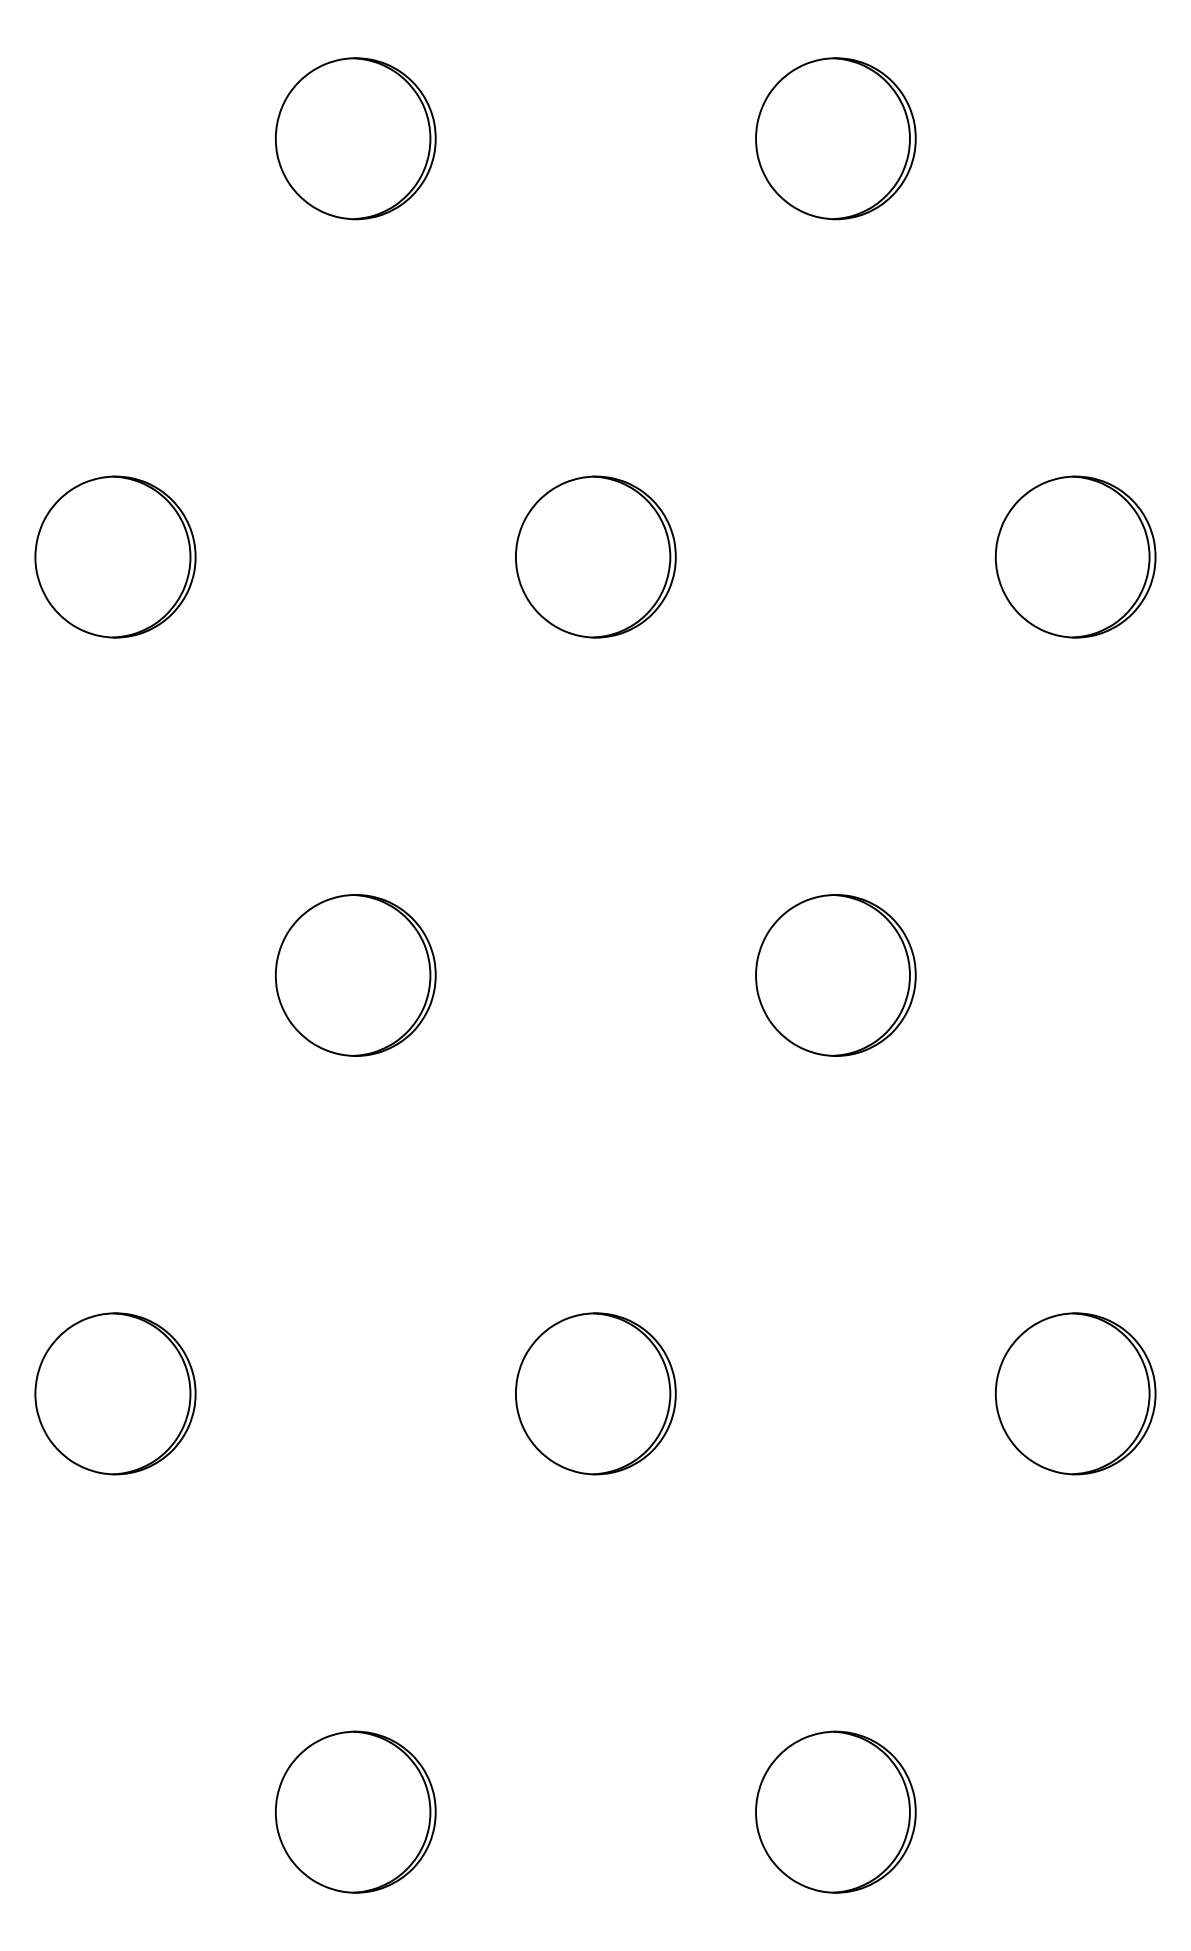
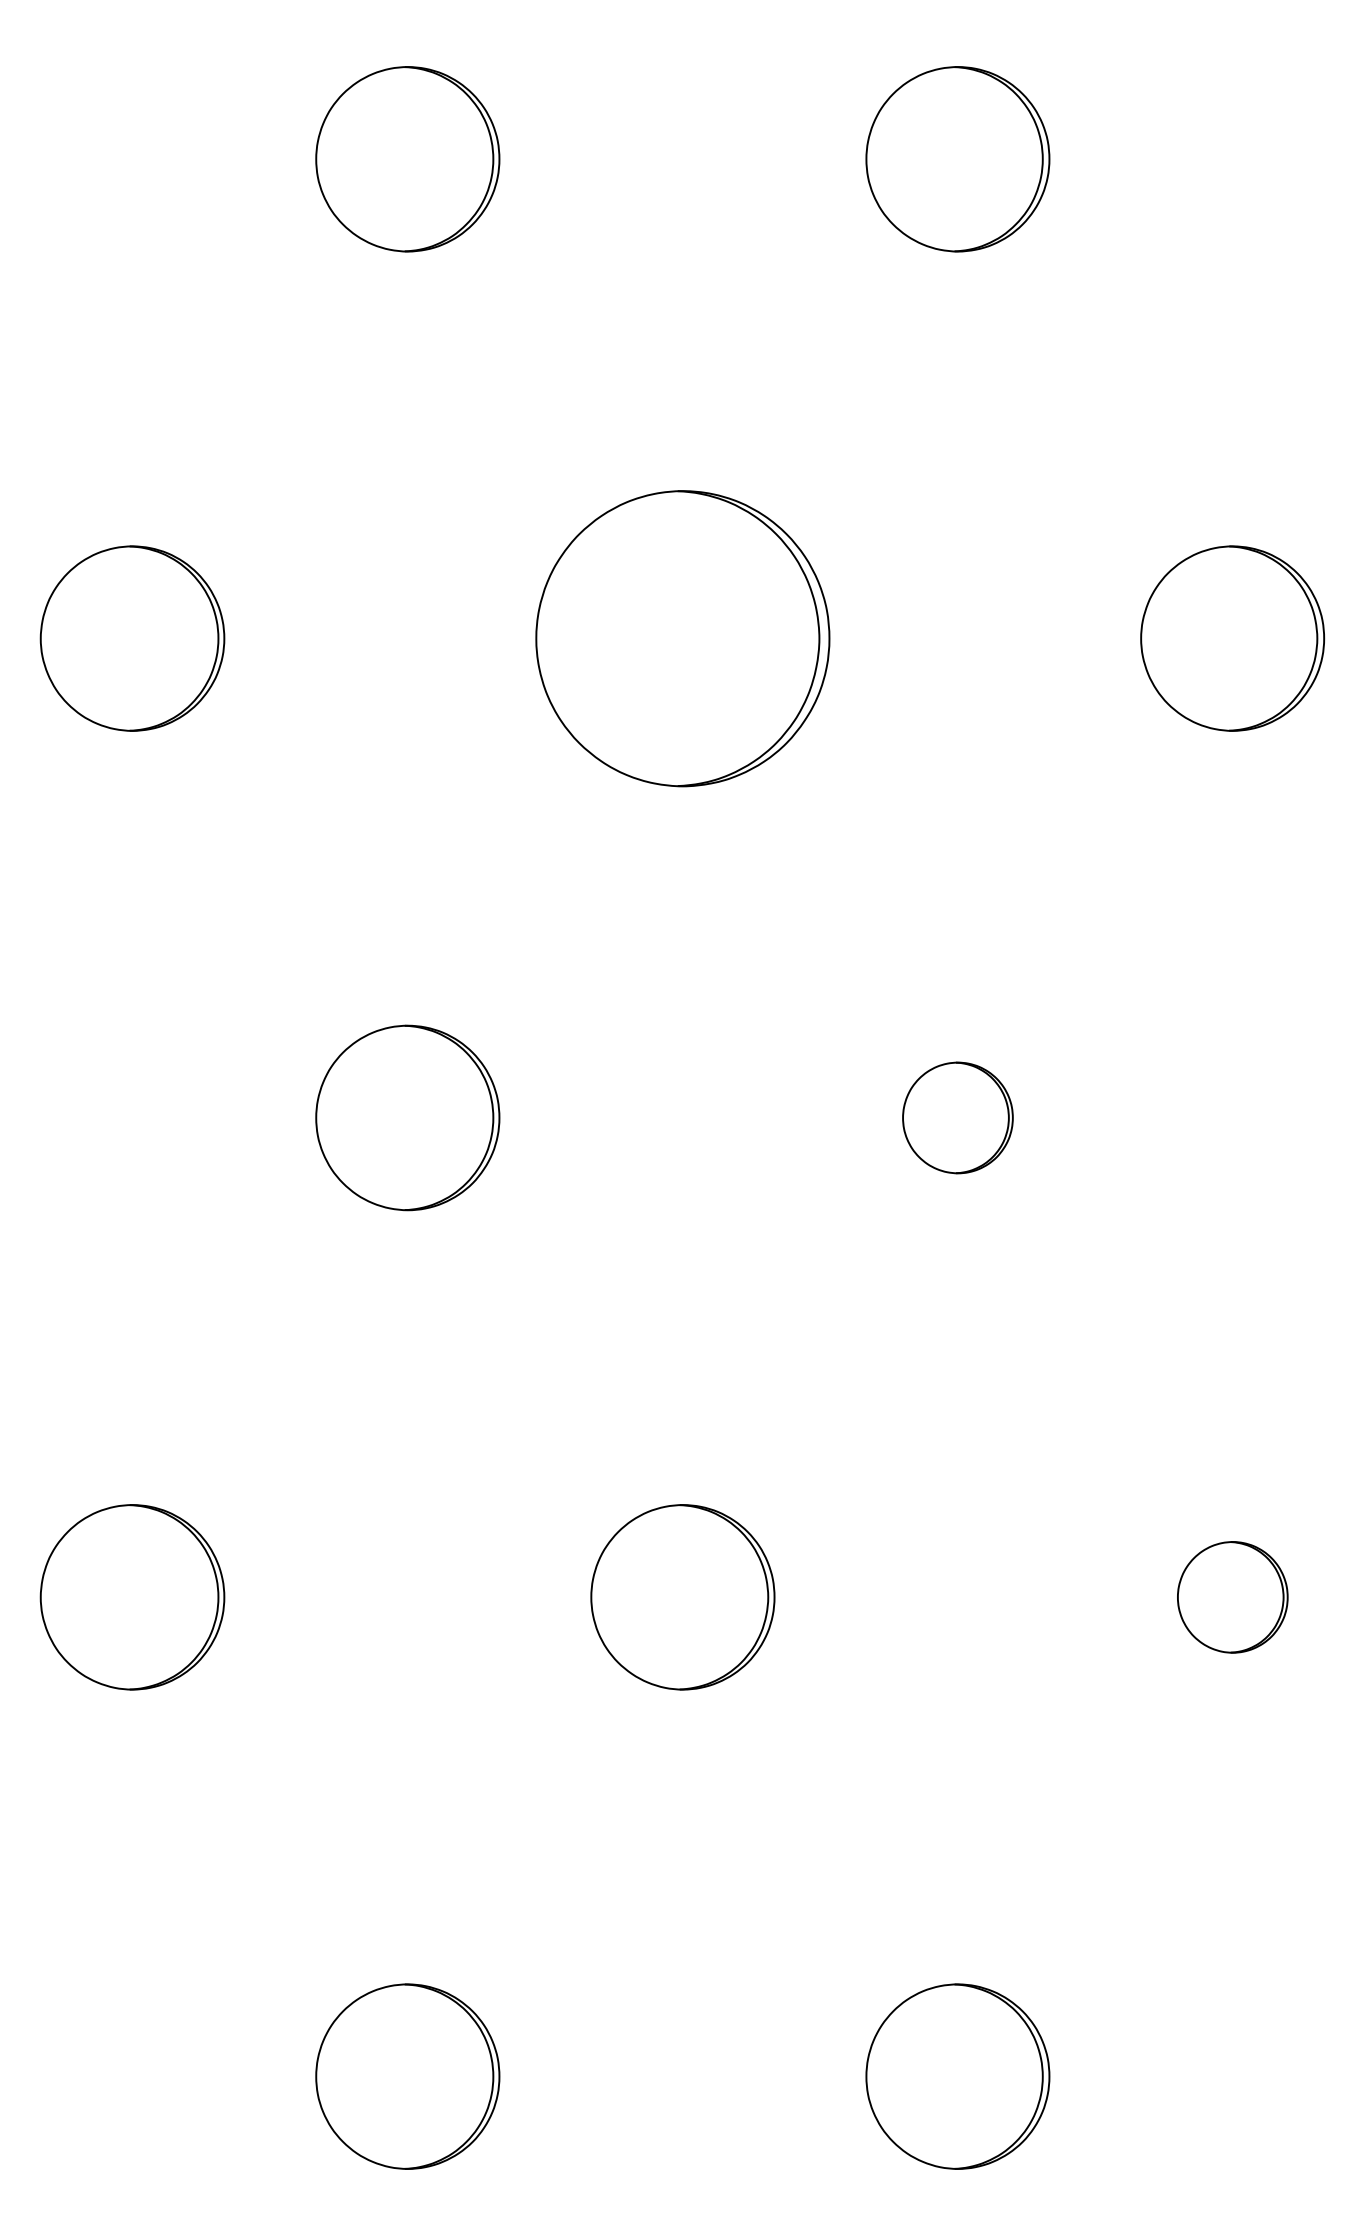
part: (595, 556) -> (682, 638), size x1.6
part: (835, 975) -> (957, 1117), size x0.6
part: (1075, 1394) -> (1232, 1597), size x0.6

